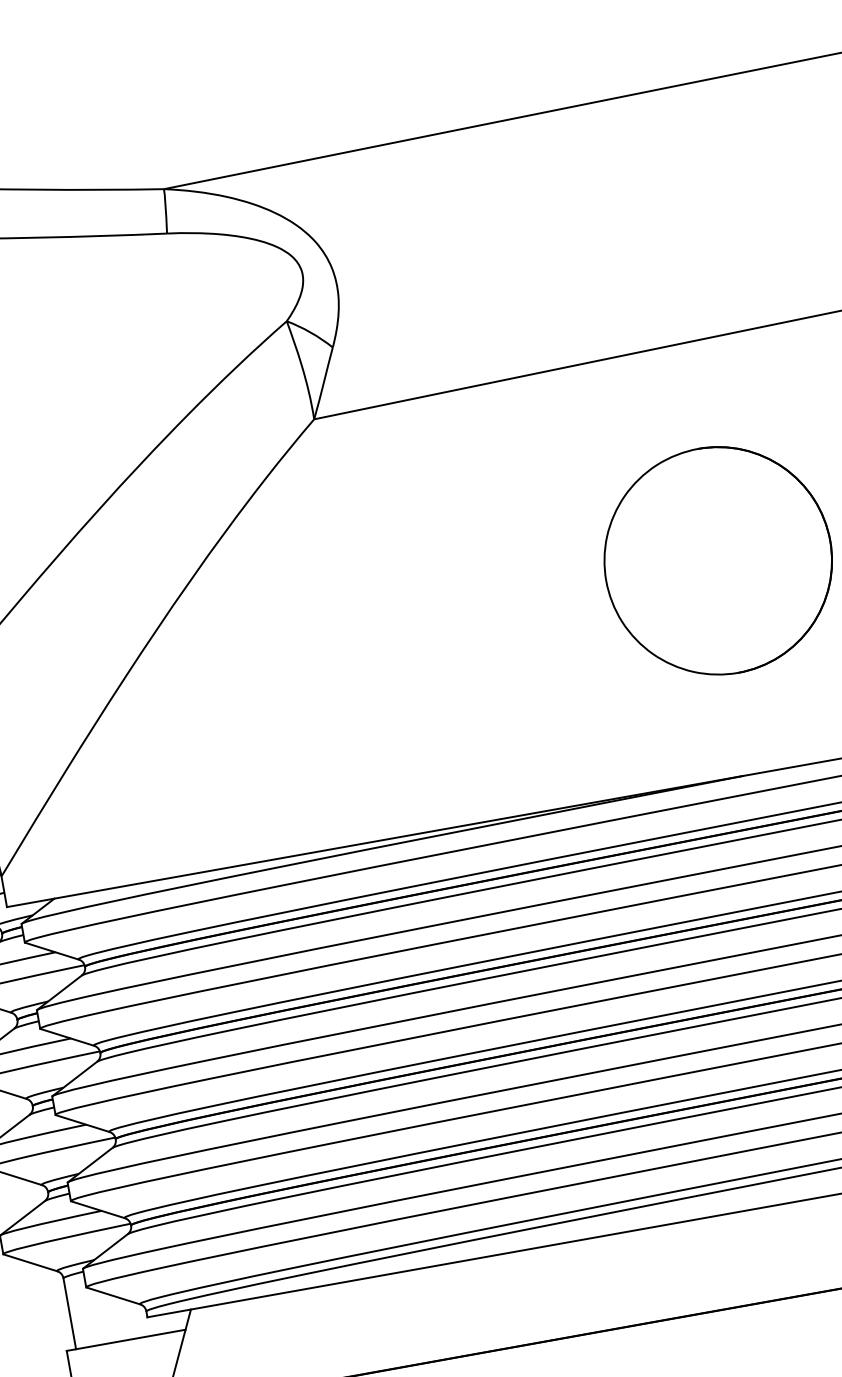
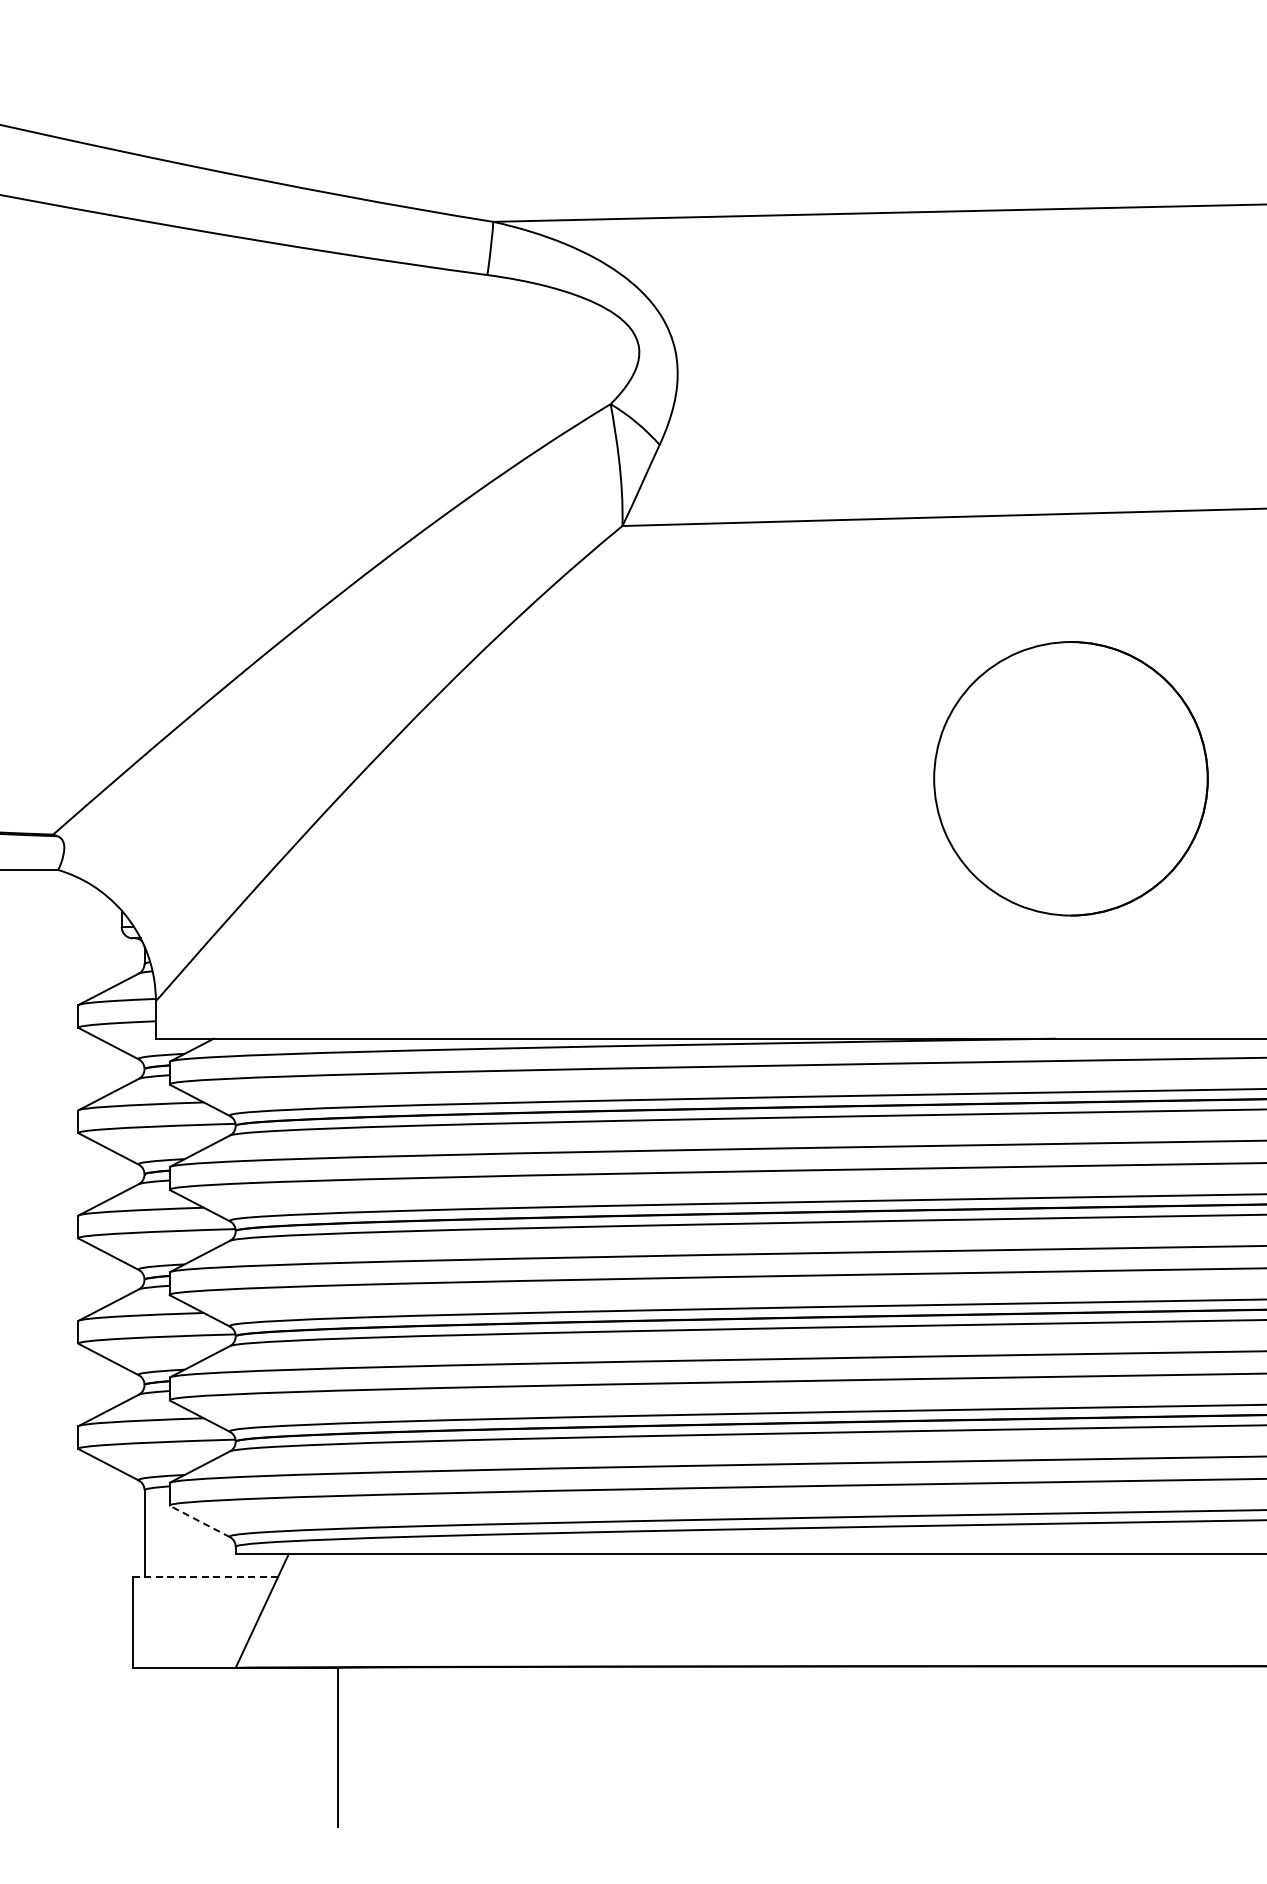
line: (113, 1295) -> (200, 1521), solid -> dashed
line: (126, 1340) -> (205, 1576), solid -> dashed

